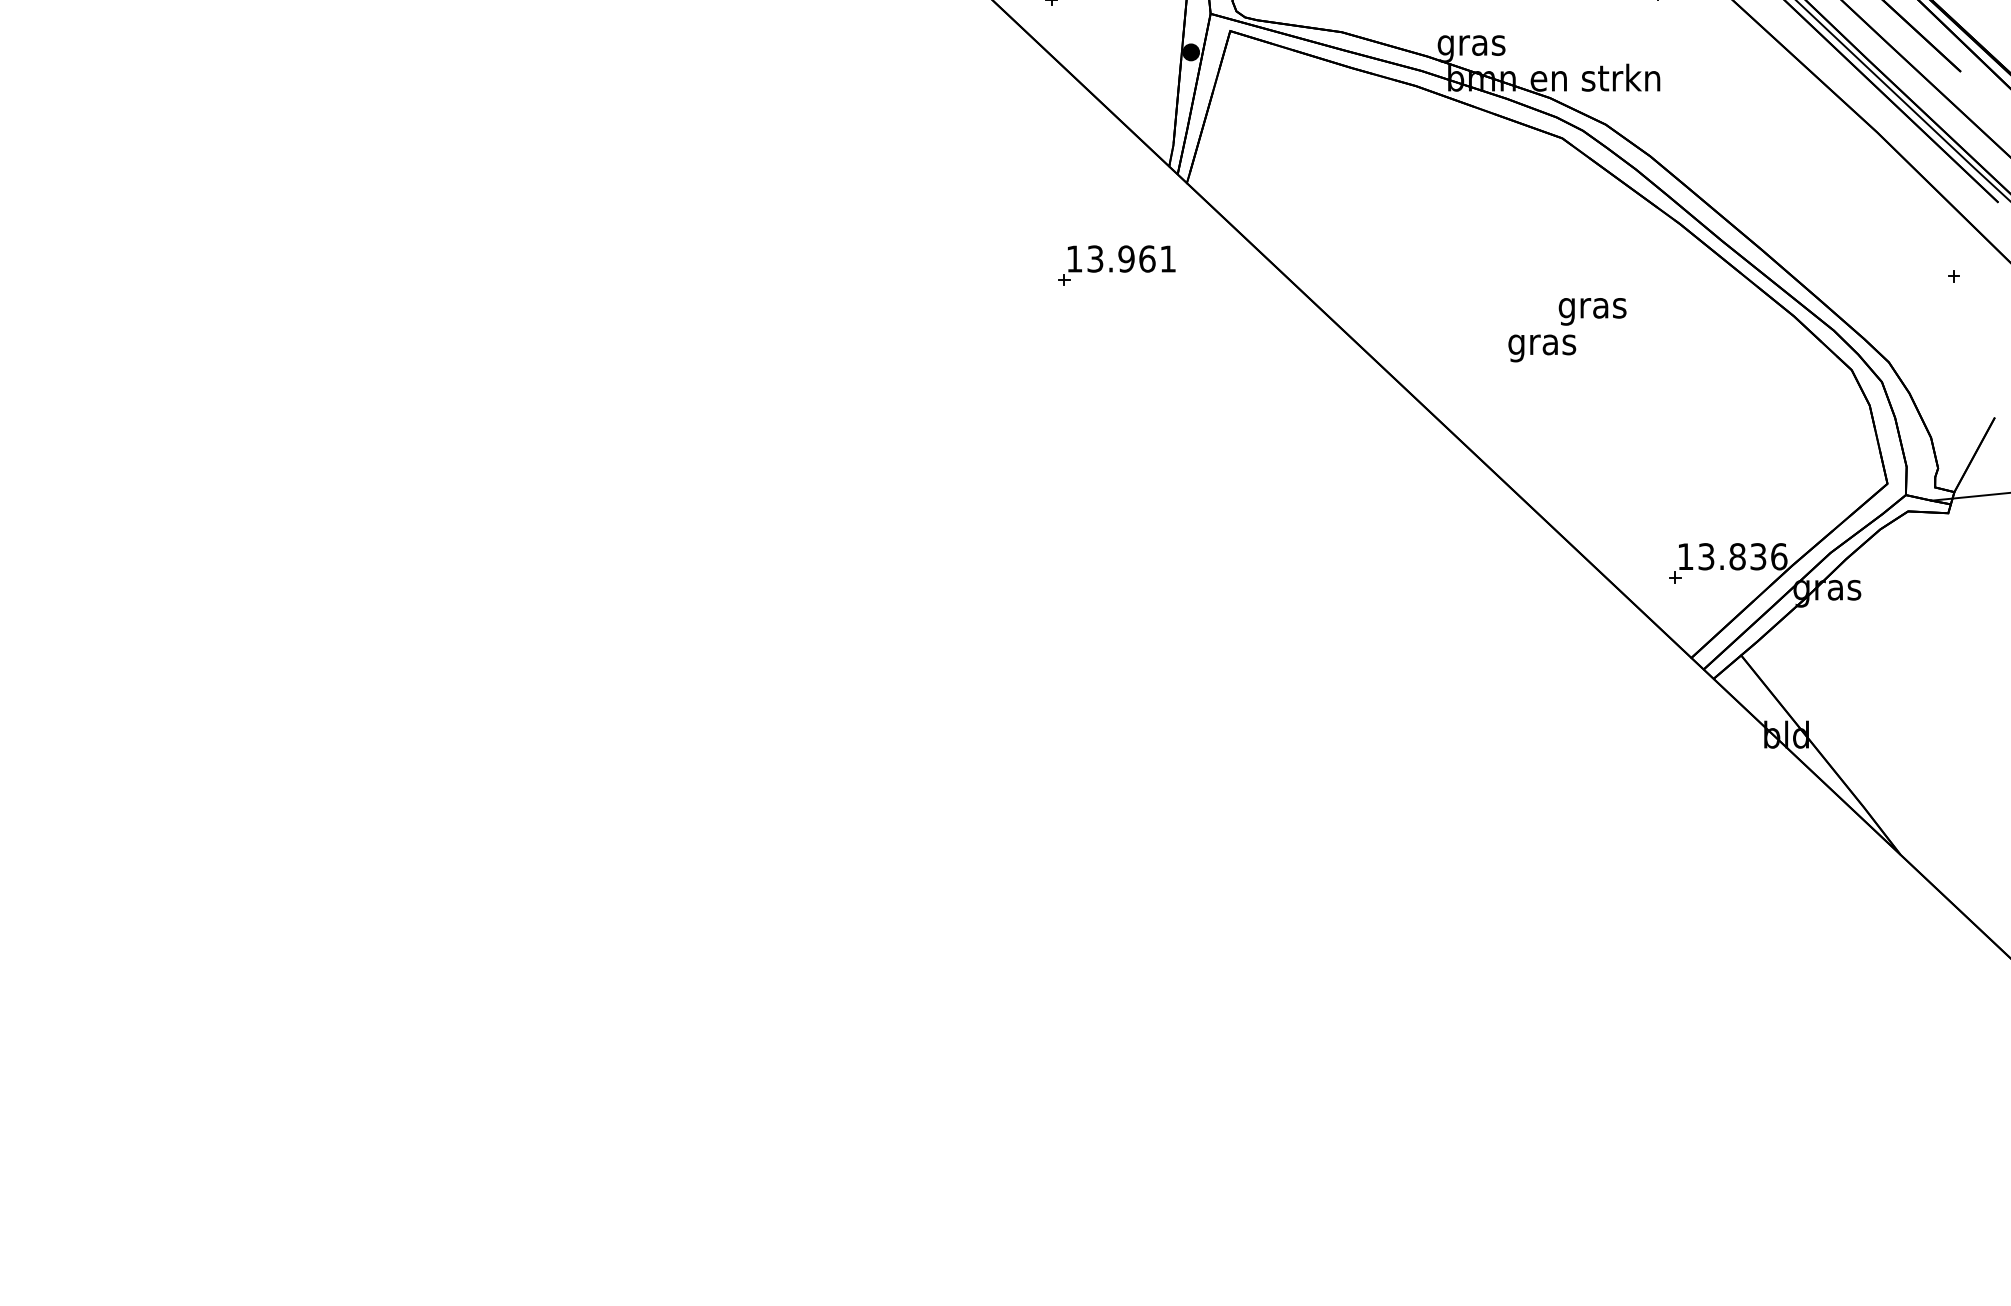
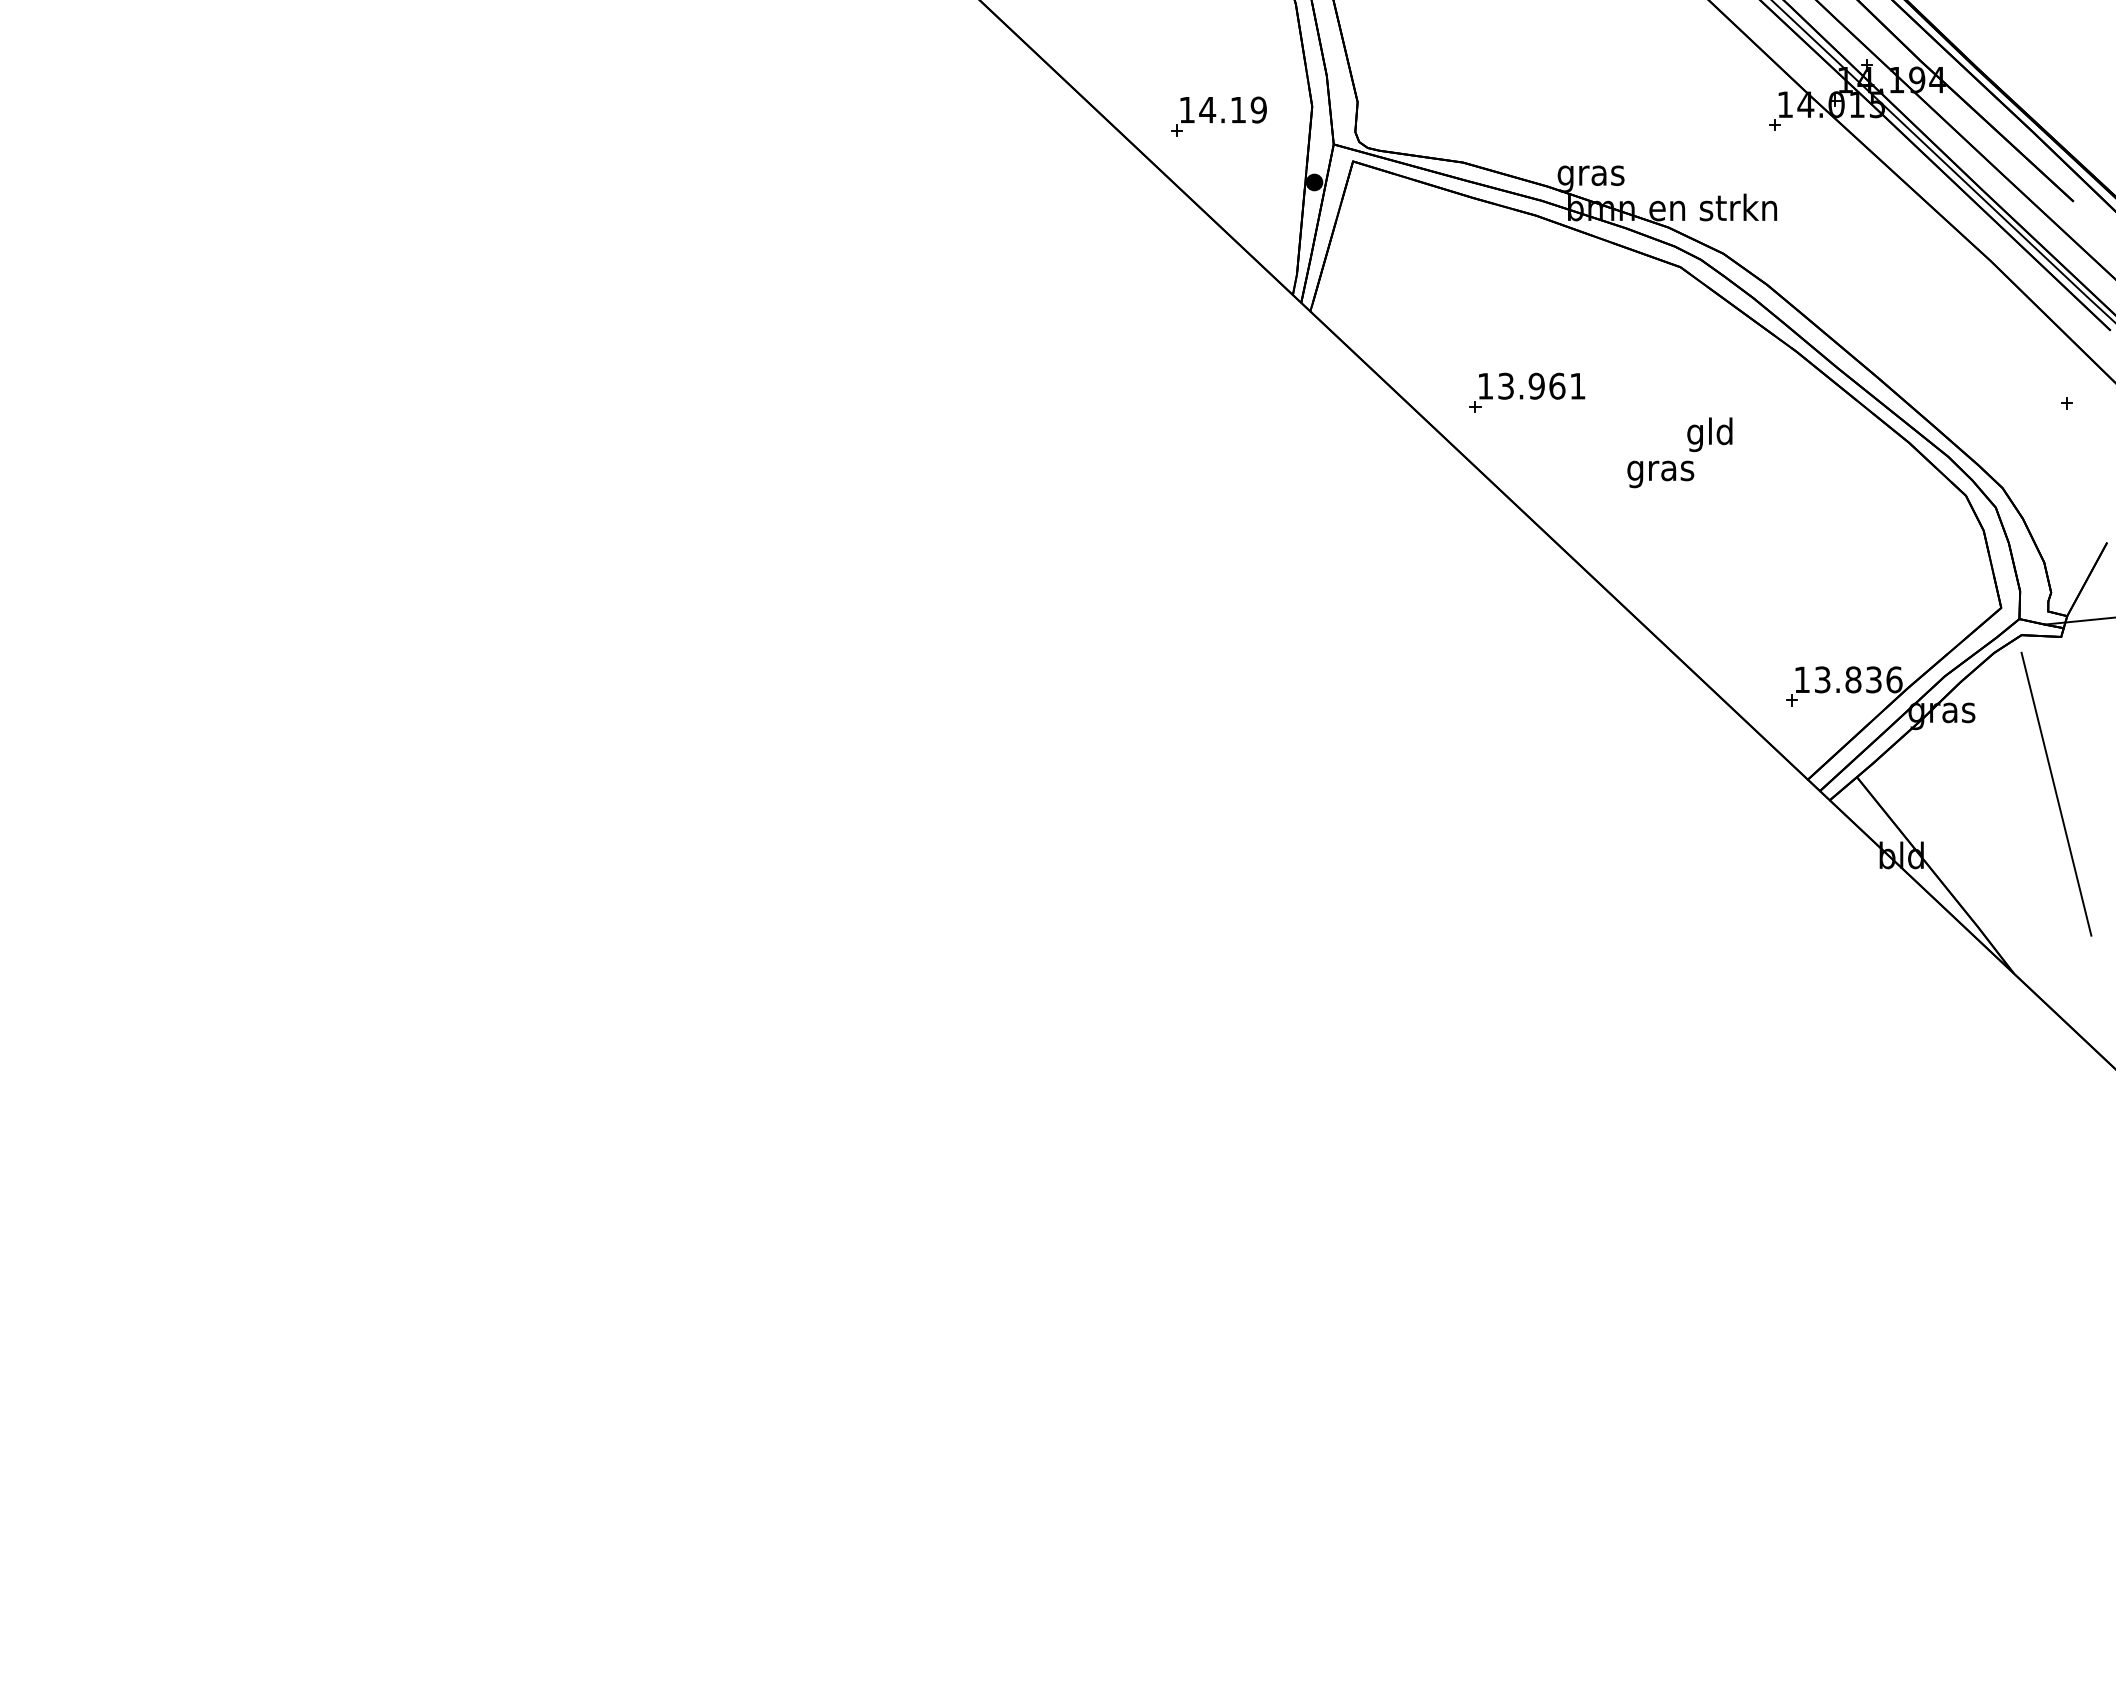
part: (1117, 265) -> (1527, 392), moved
text: (1592, 307) -> (1710, 434), gras -> gld
line: (1943, 671) -> (2056, 793), added

